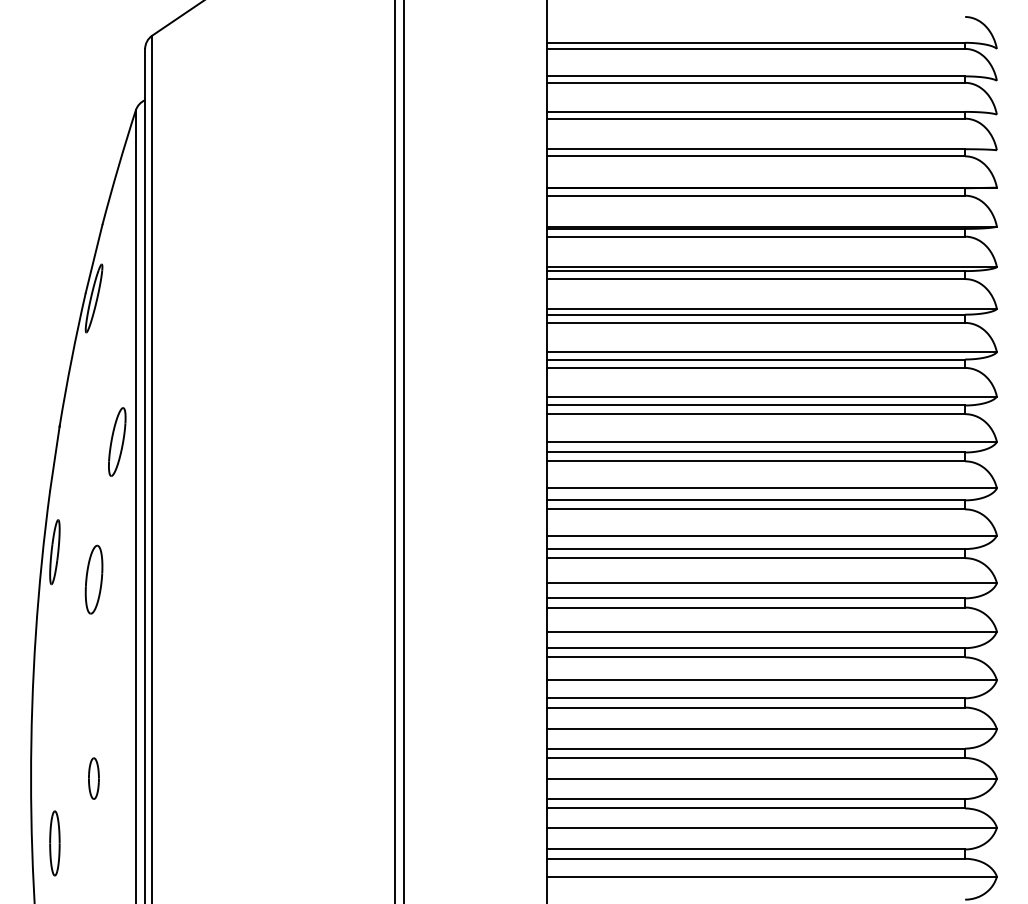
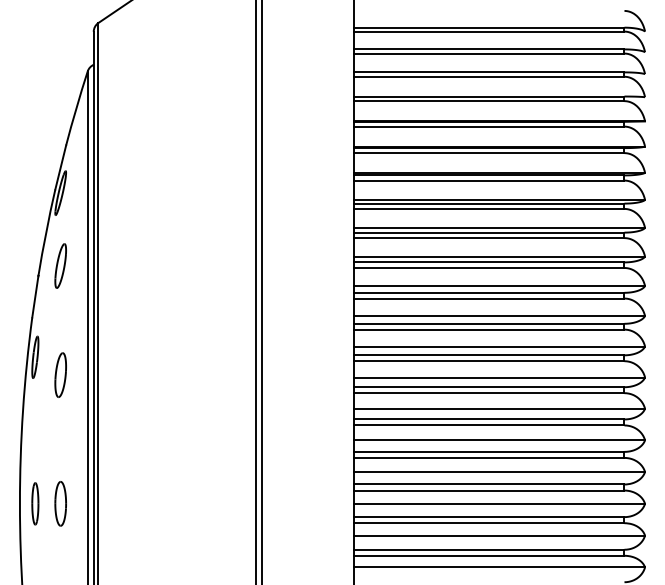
part: (116, 441) -> (60, 265), moved
part: (93, 778) -> (60, 503), size x1.67
part: (55, 842) -> (35, 503), moved

